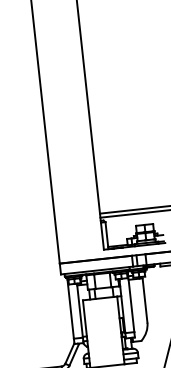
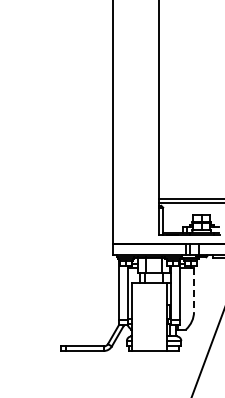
line: (145, 301) -> (194, 290), solid -> dashed

